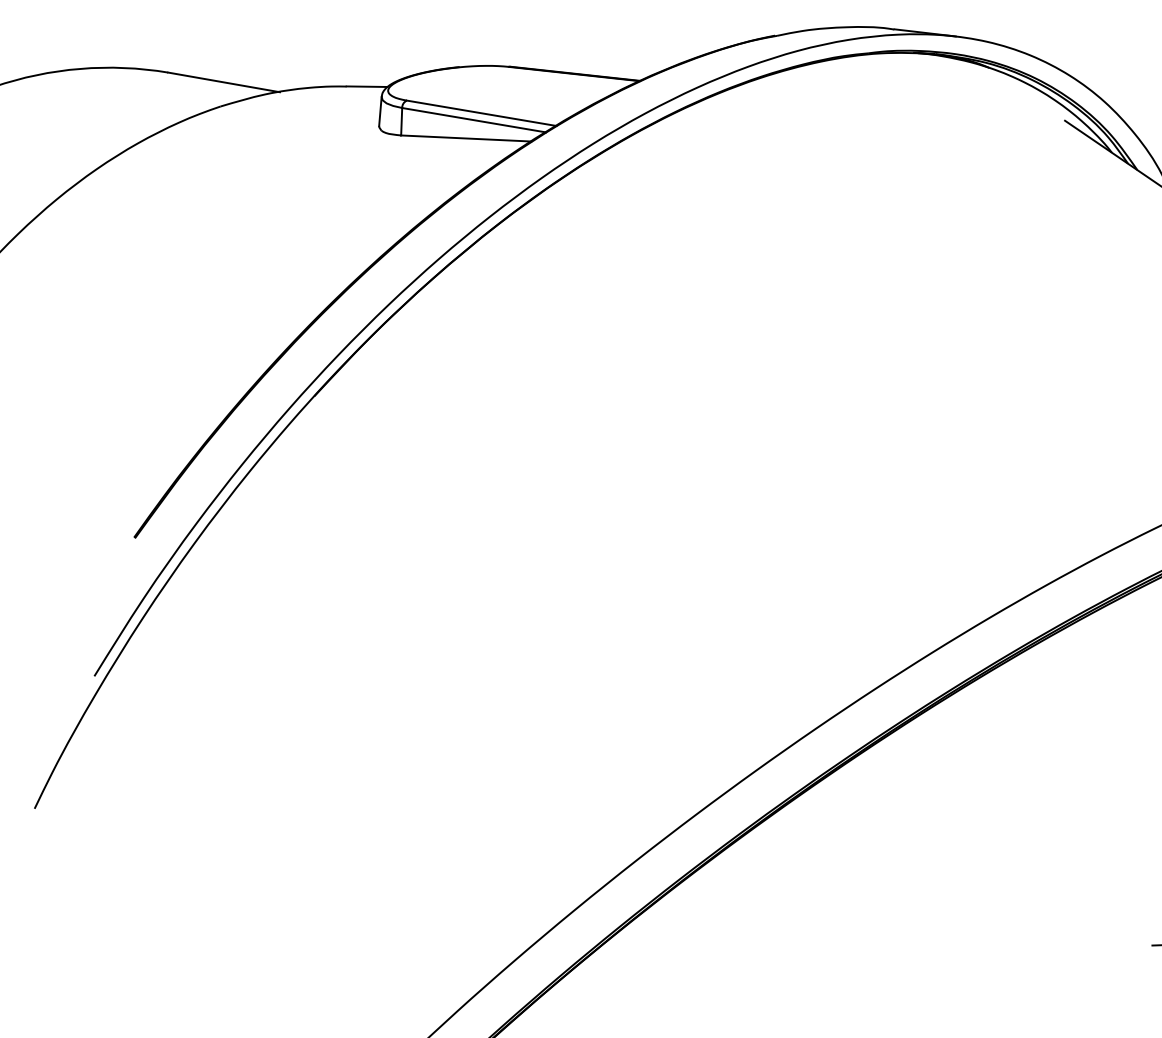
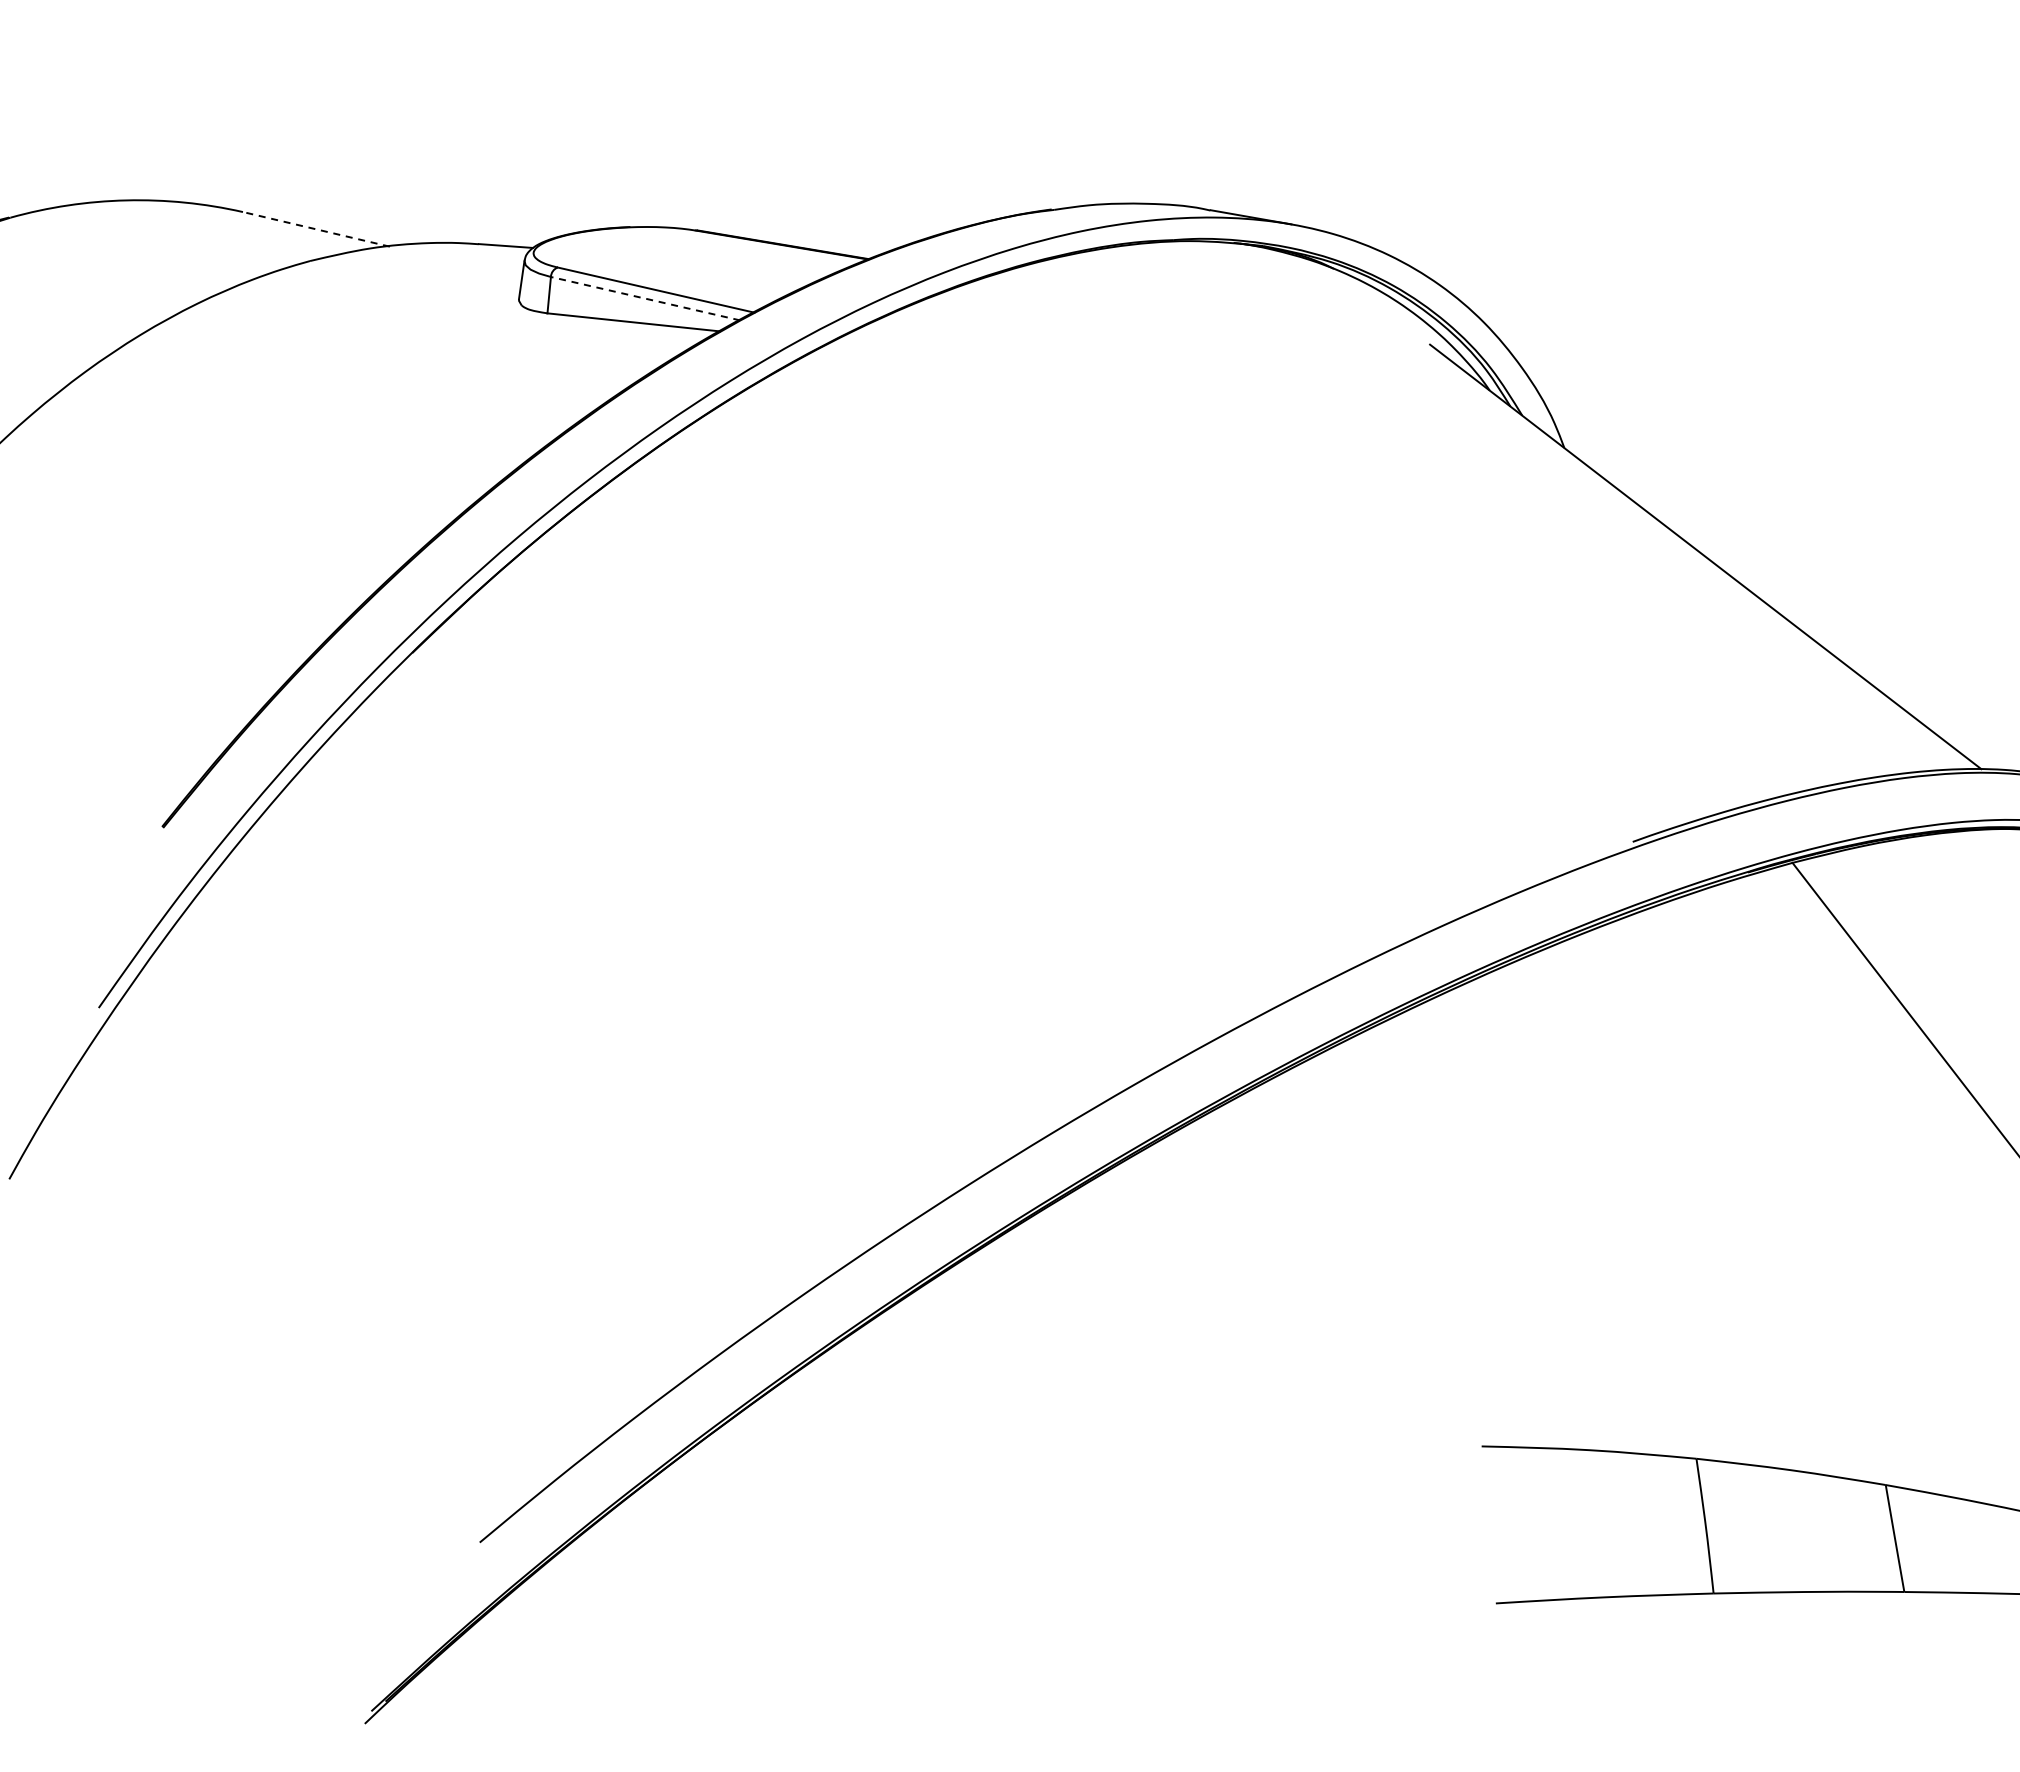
line: (223, 82) -> (315, 229), solid -> dashed
line: (474, 120) -> (645, 298), solid -> dashed

